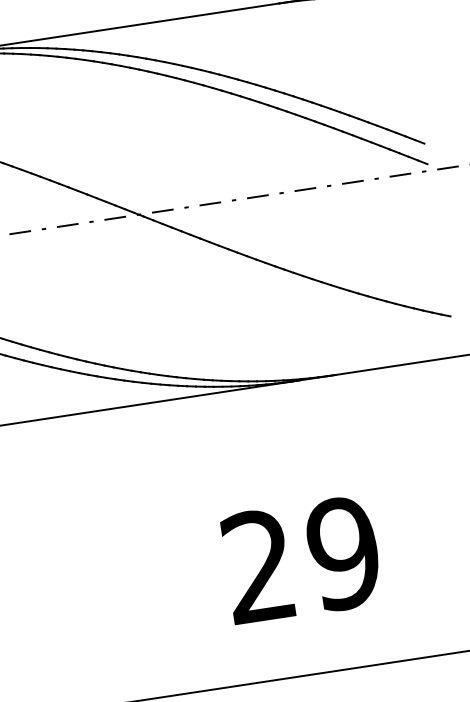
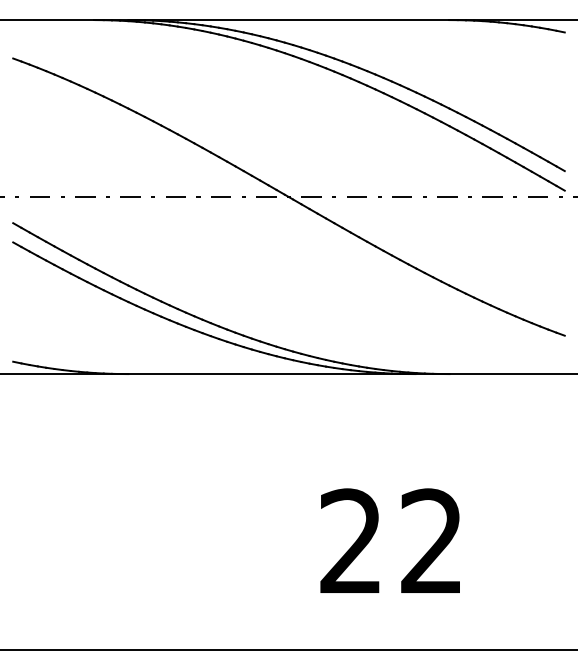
text: (343, 553) -> (431, 541), 29 -> 22

